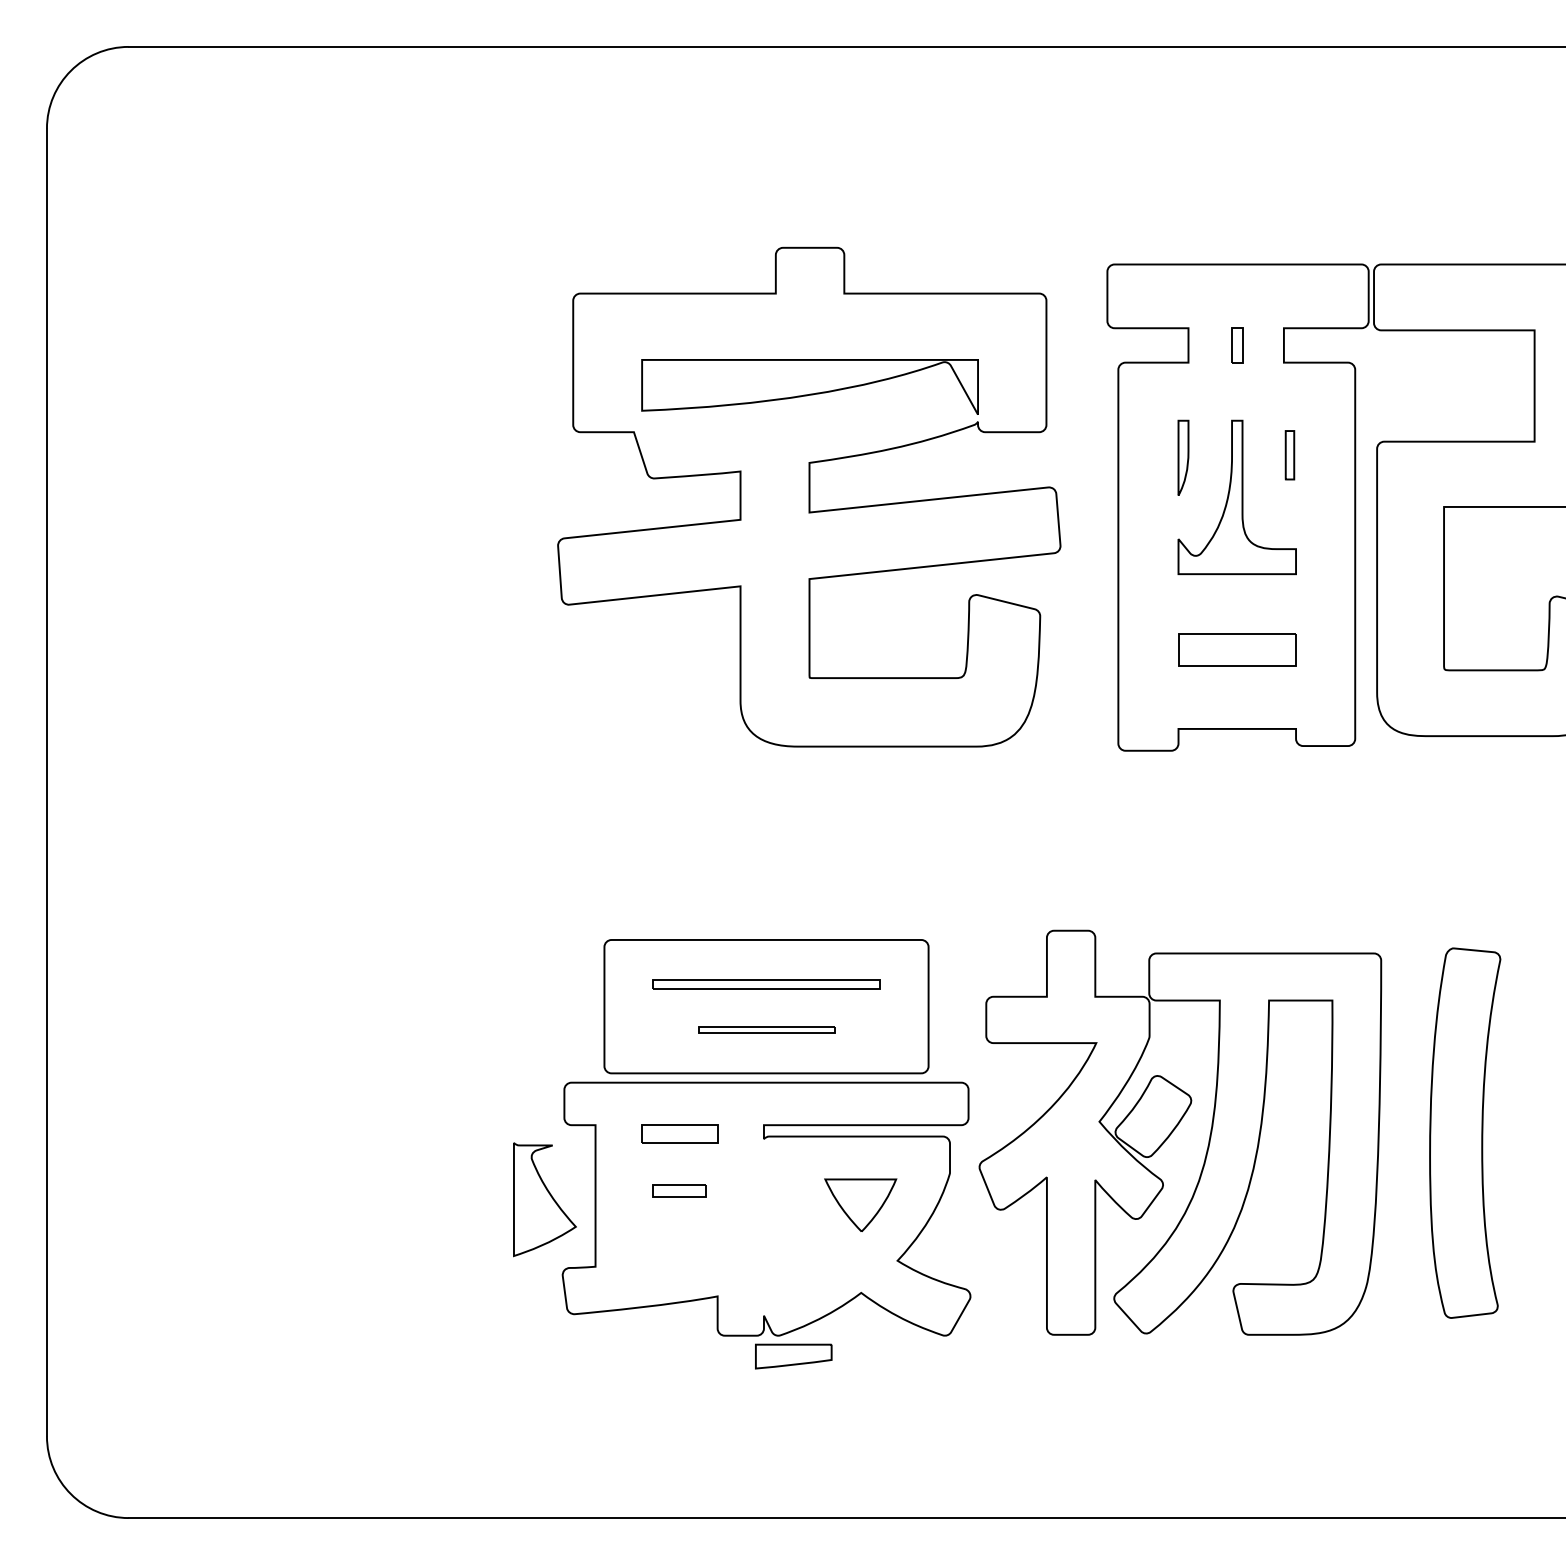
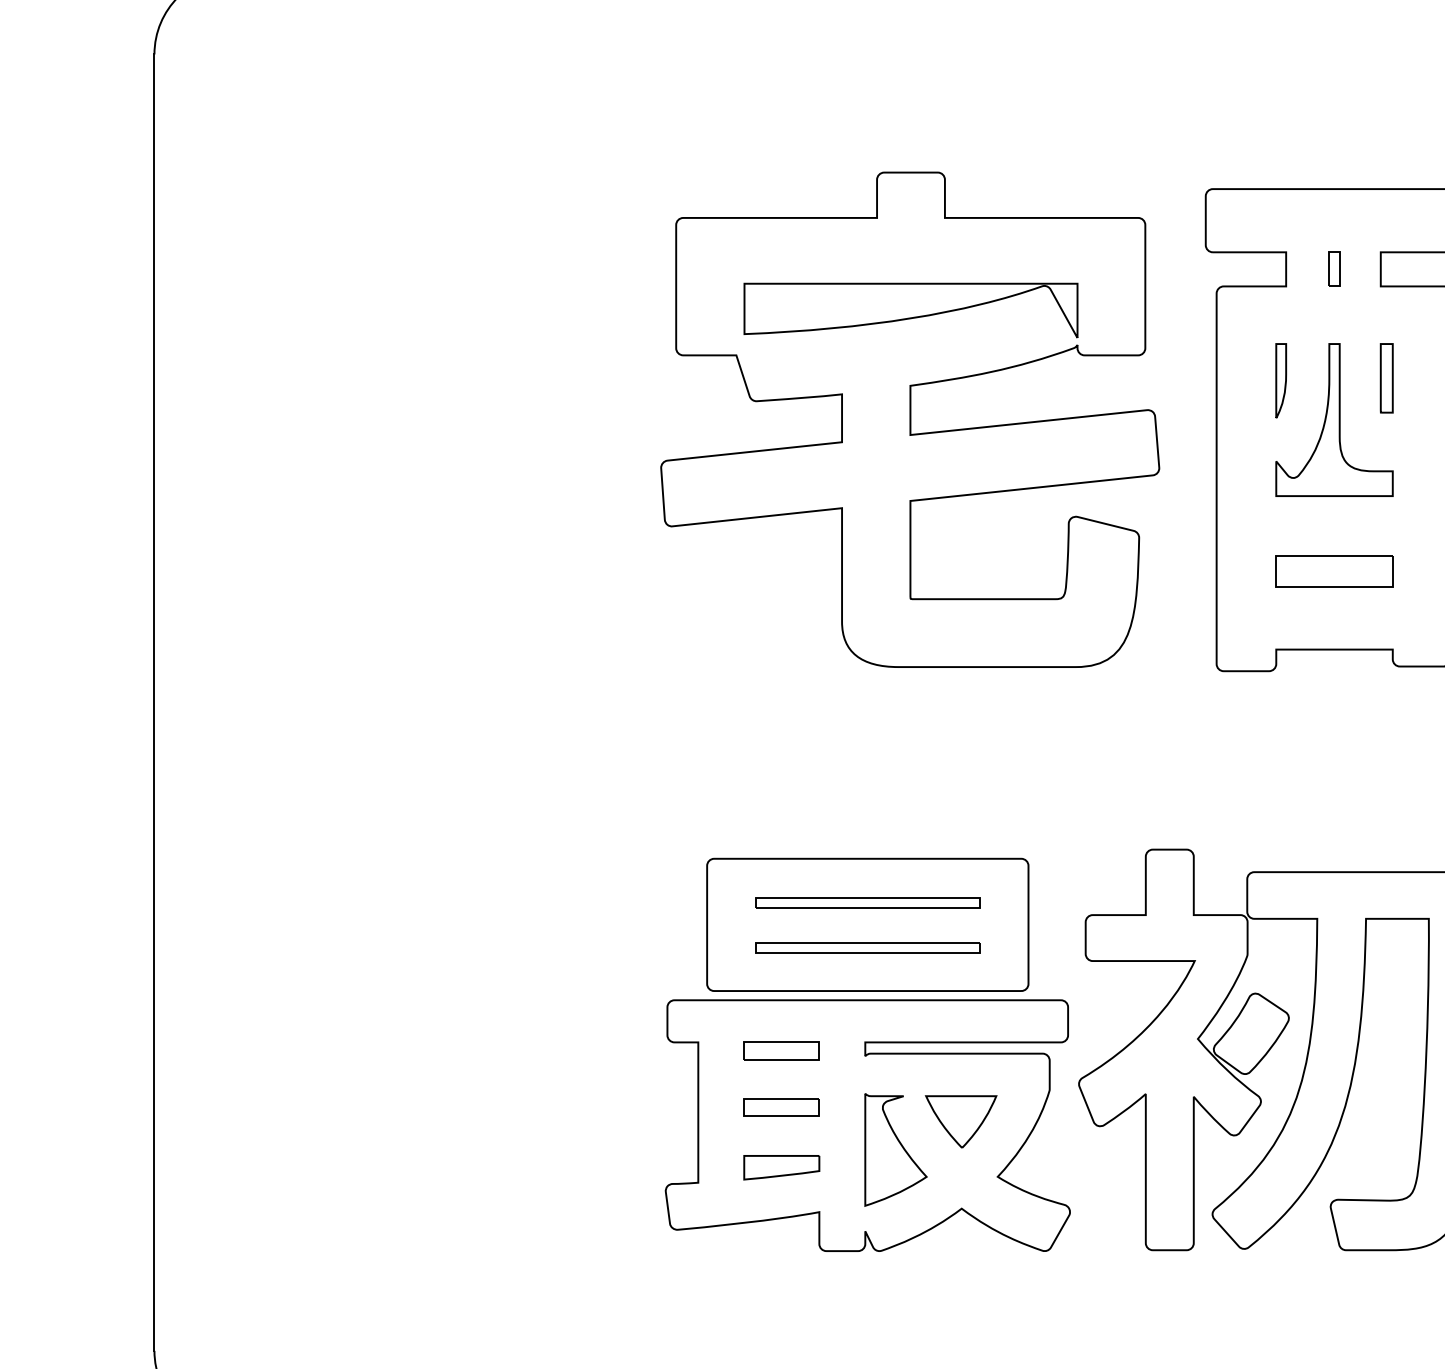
part: (1289, 454) -> (1386, 377), size x1.43
part: (766, 1029) -> (867, 947), size x1.67
part: (679, 1190) -> (781, 1107), size x1.43
part: (544, 1199) -> (895, 1149), moved
part: (793, 1356) -> (781, 1167), moved

